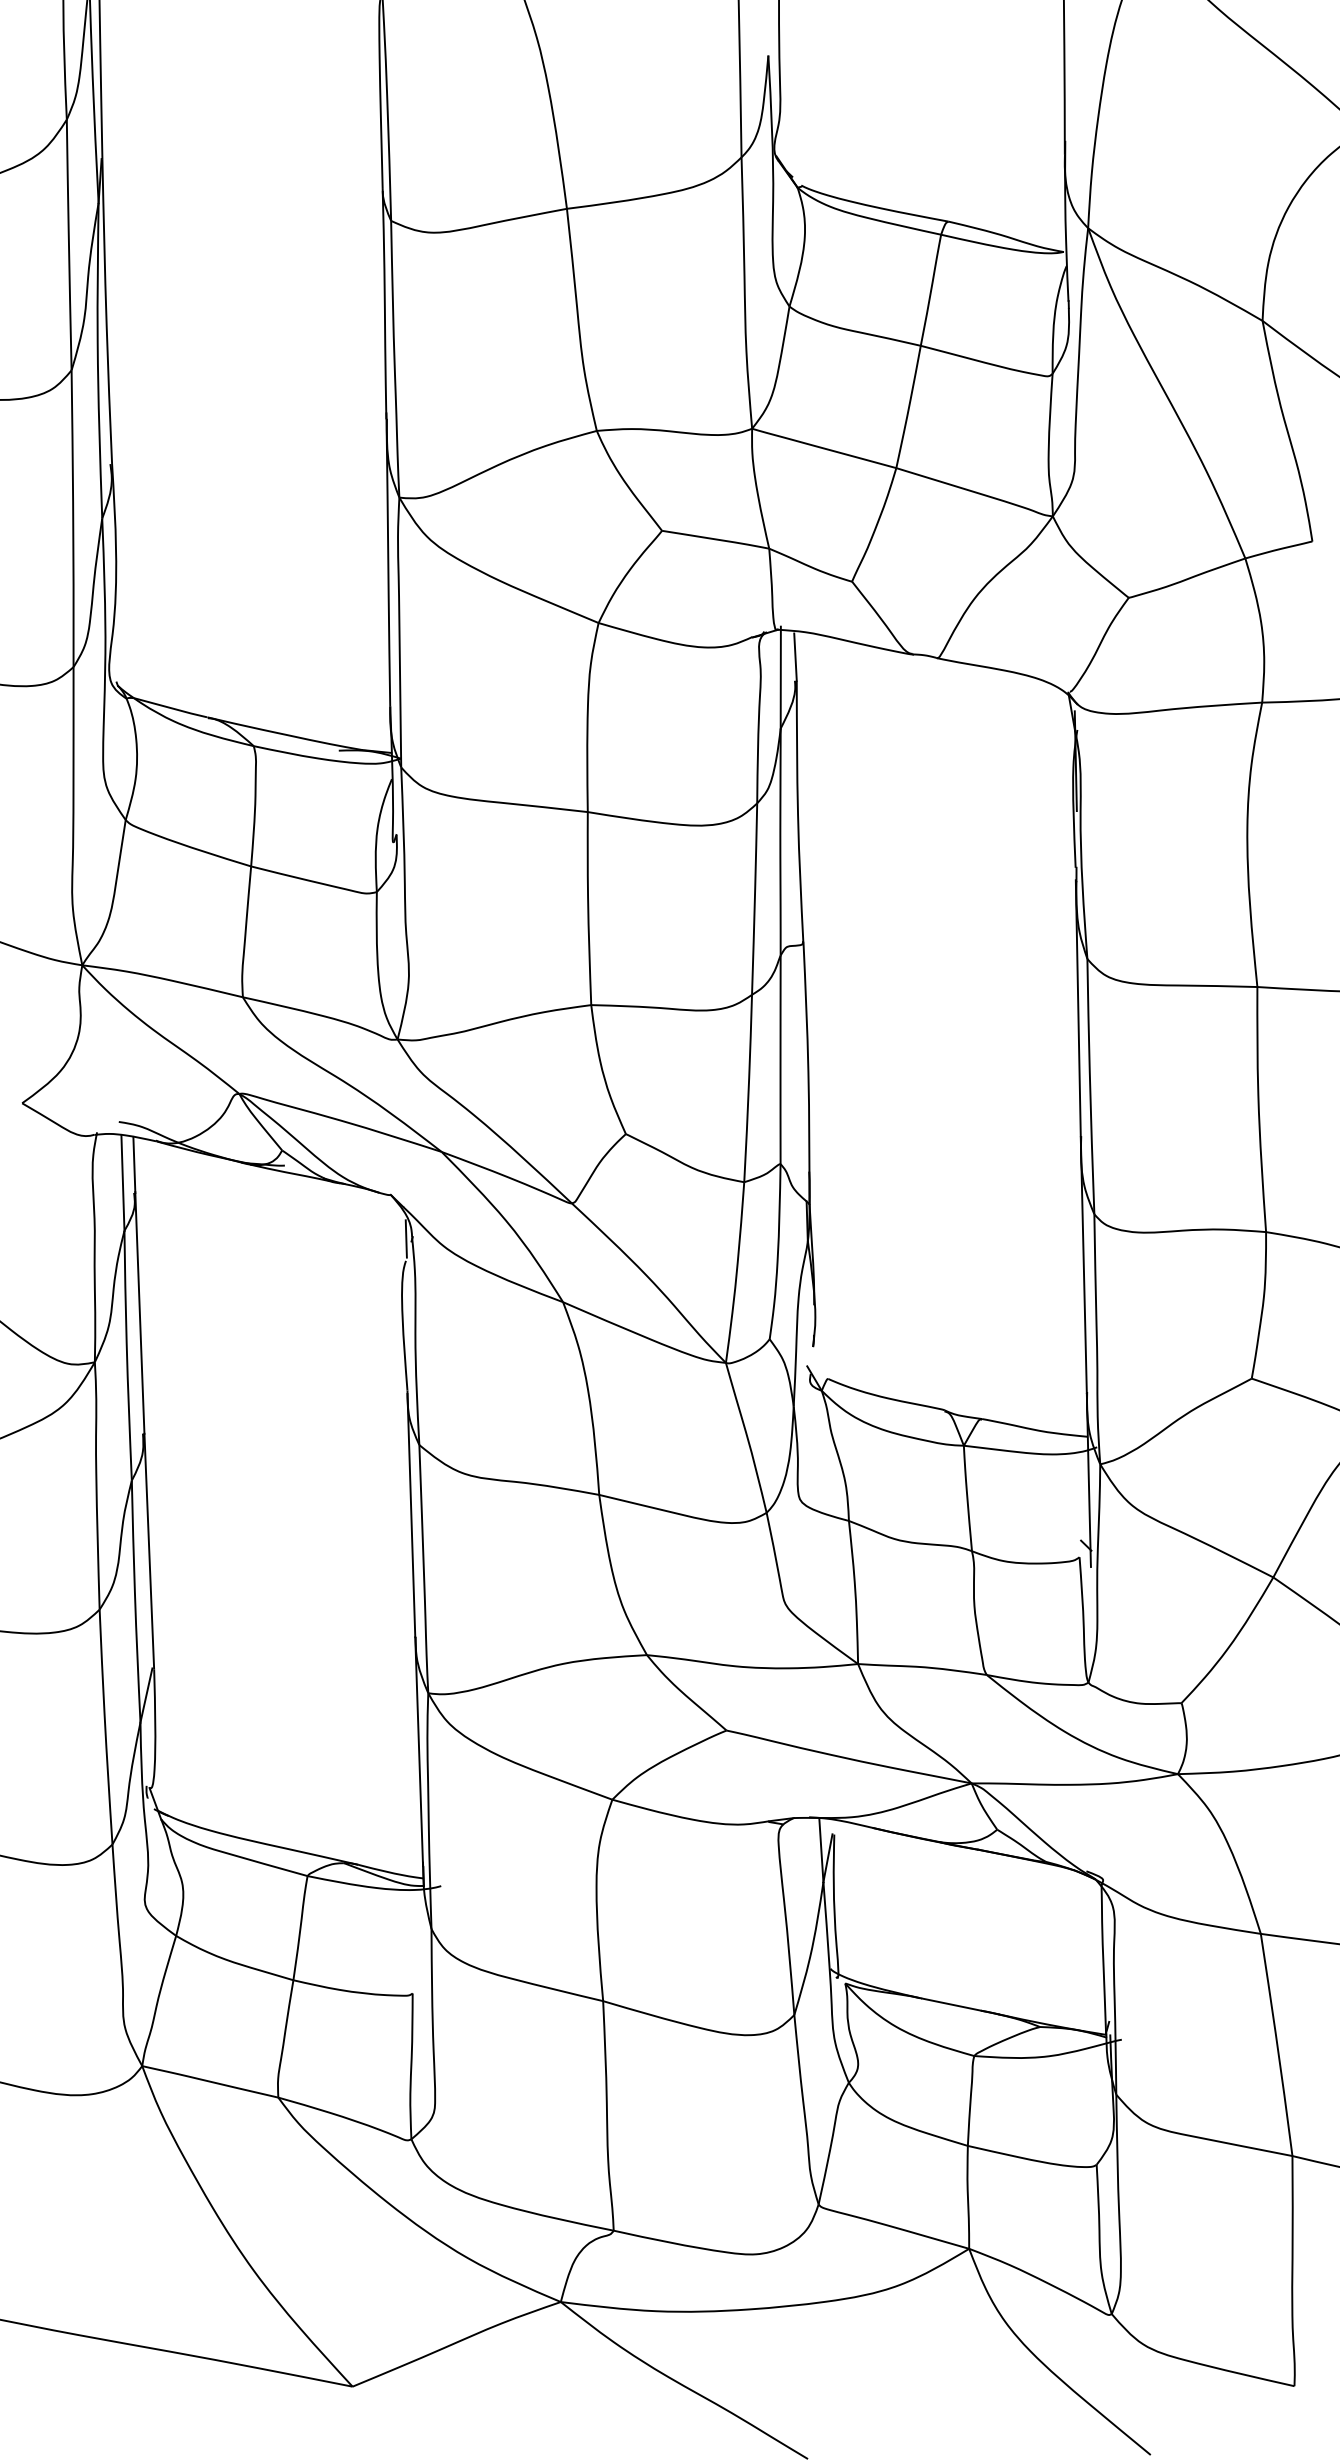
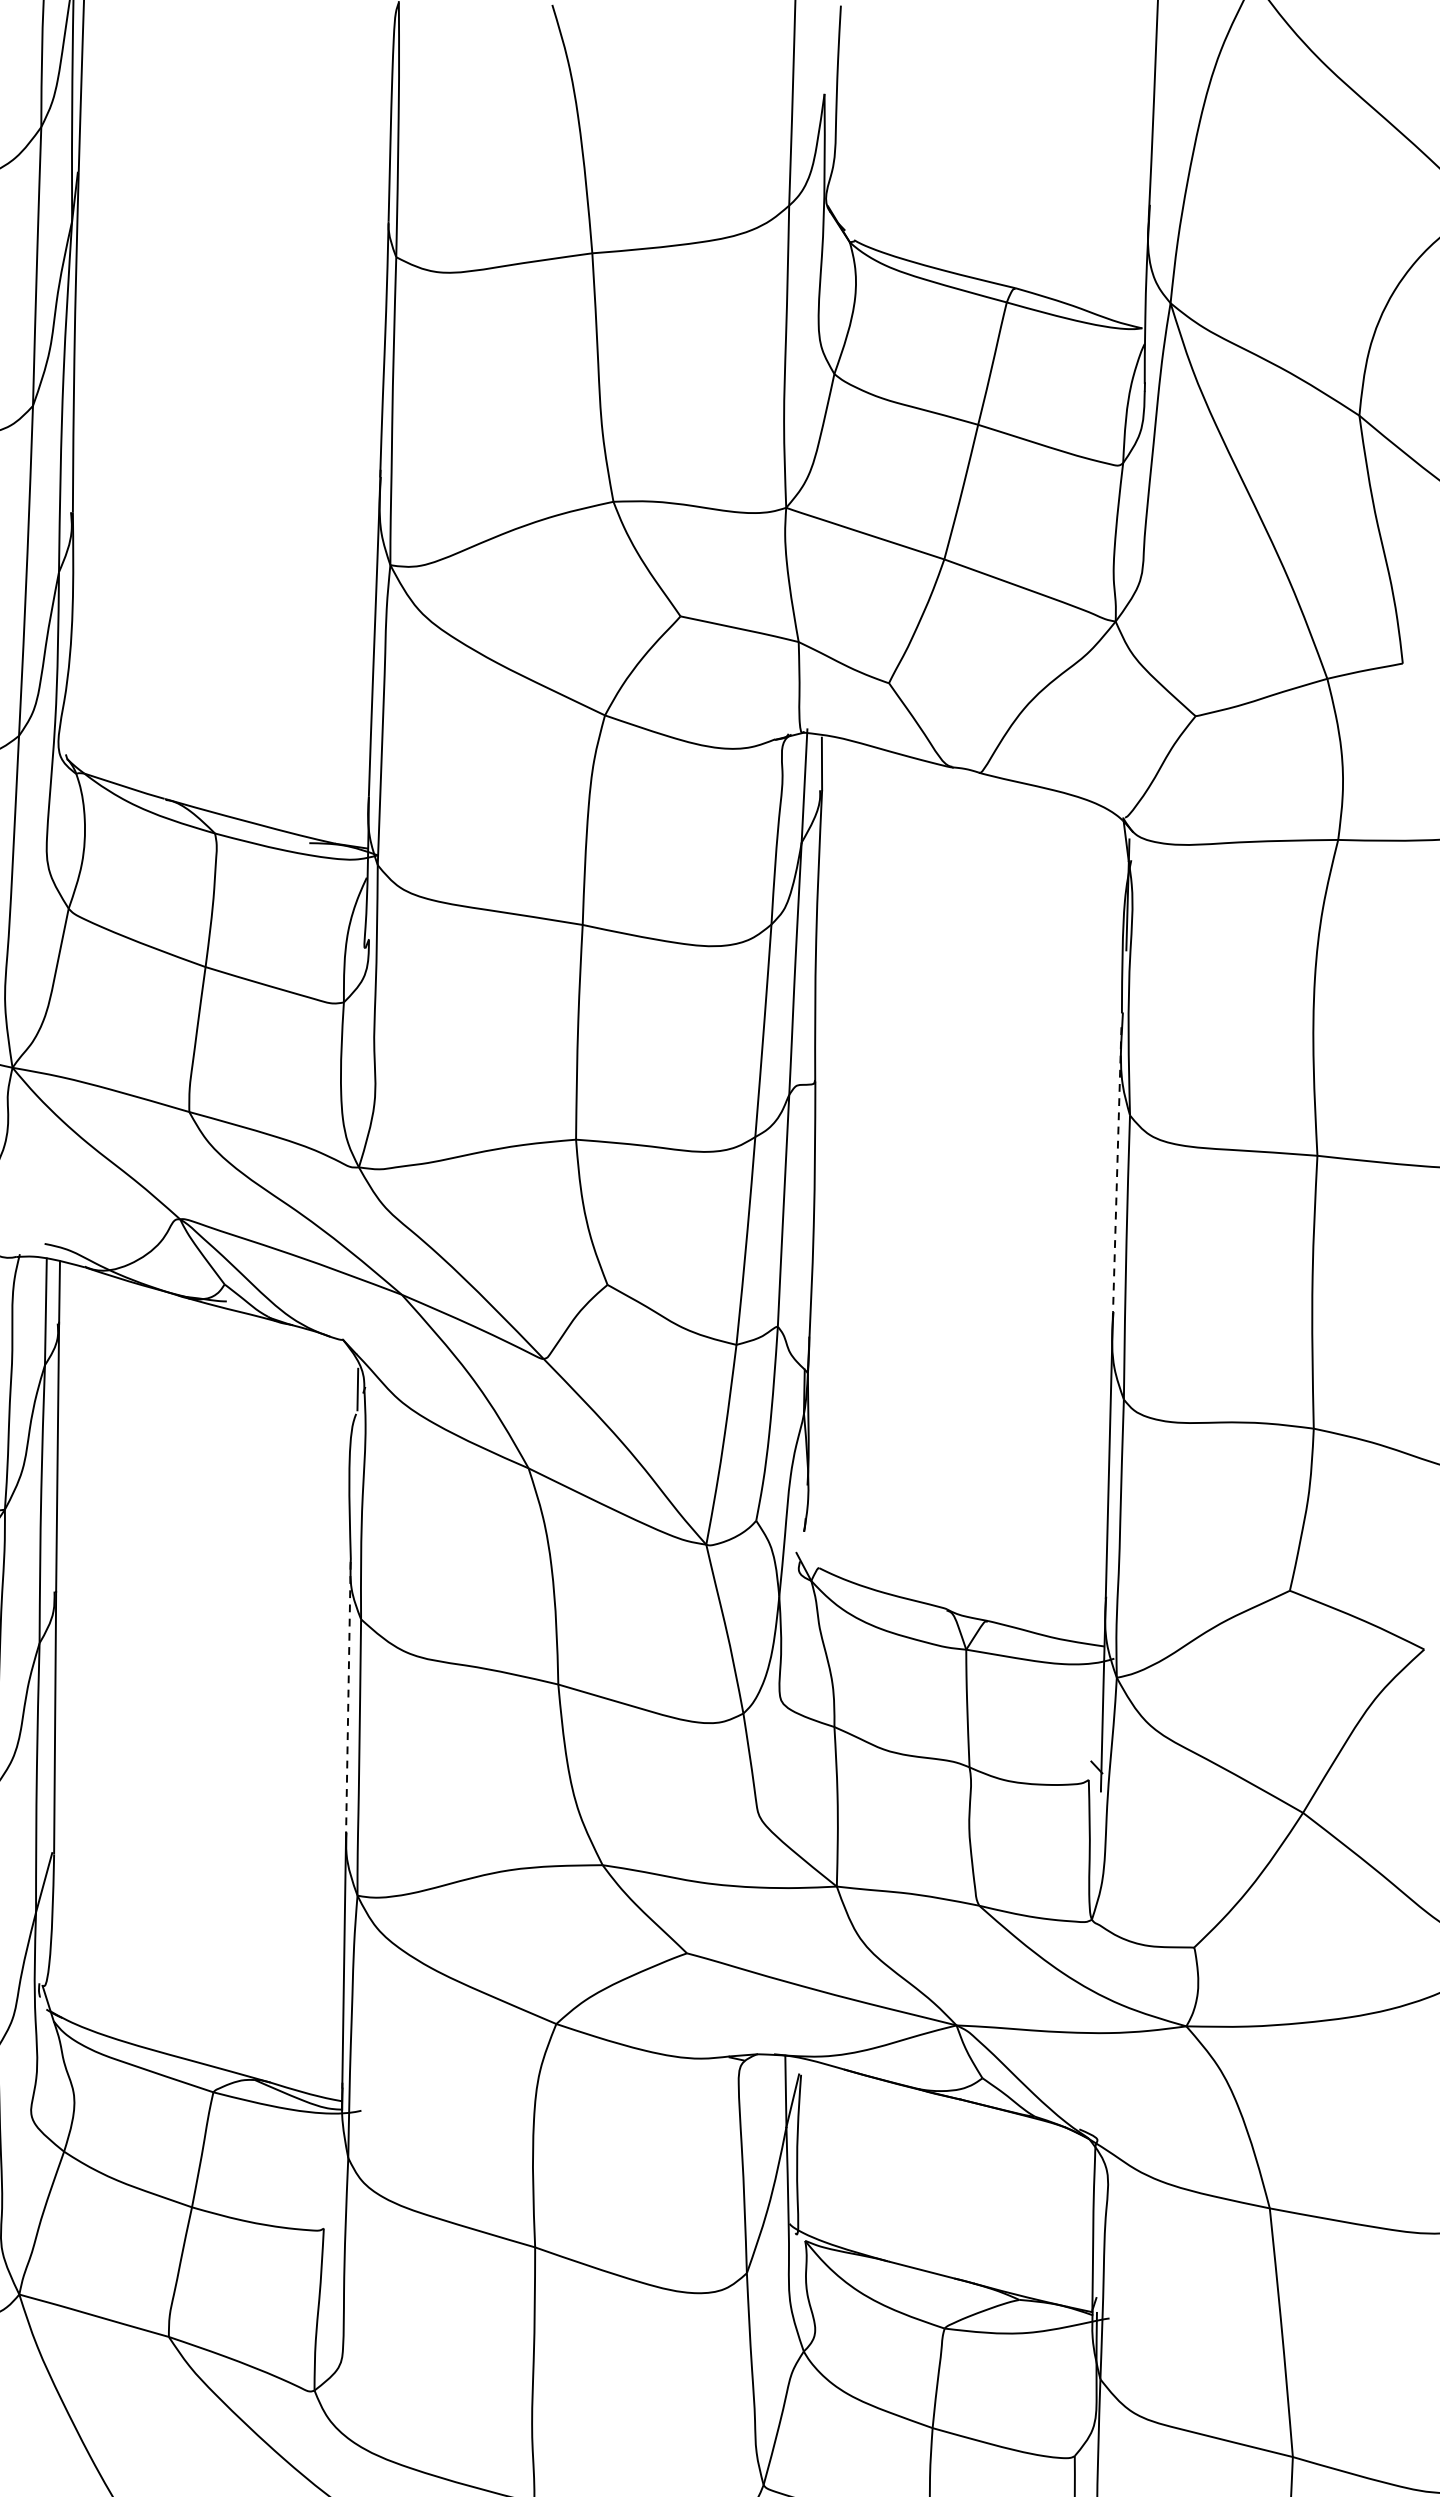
line: (1078, 1008) -> (1117, 1169), solid -> dashed
line: (411, 1515) -> (348, 1697), solid -> dashed

